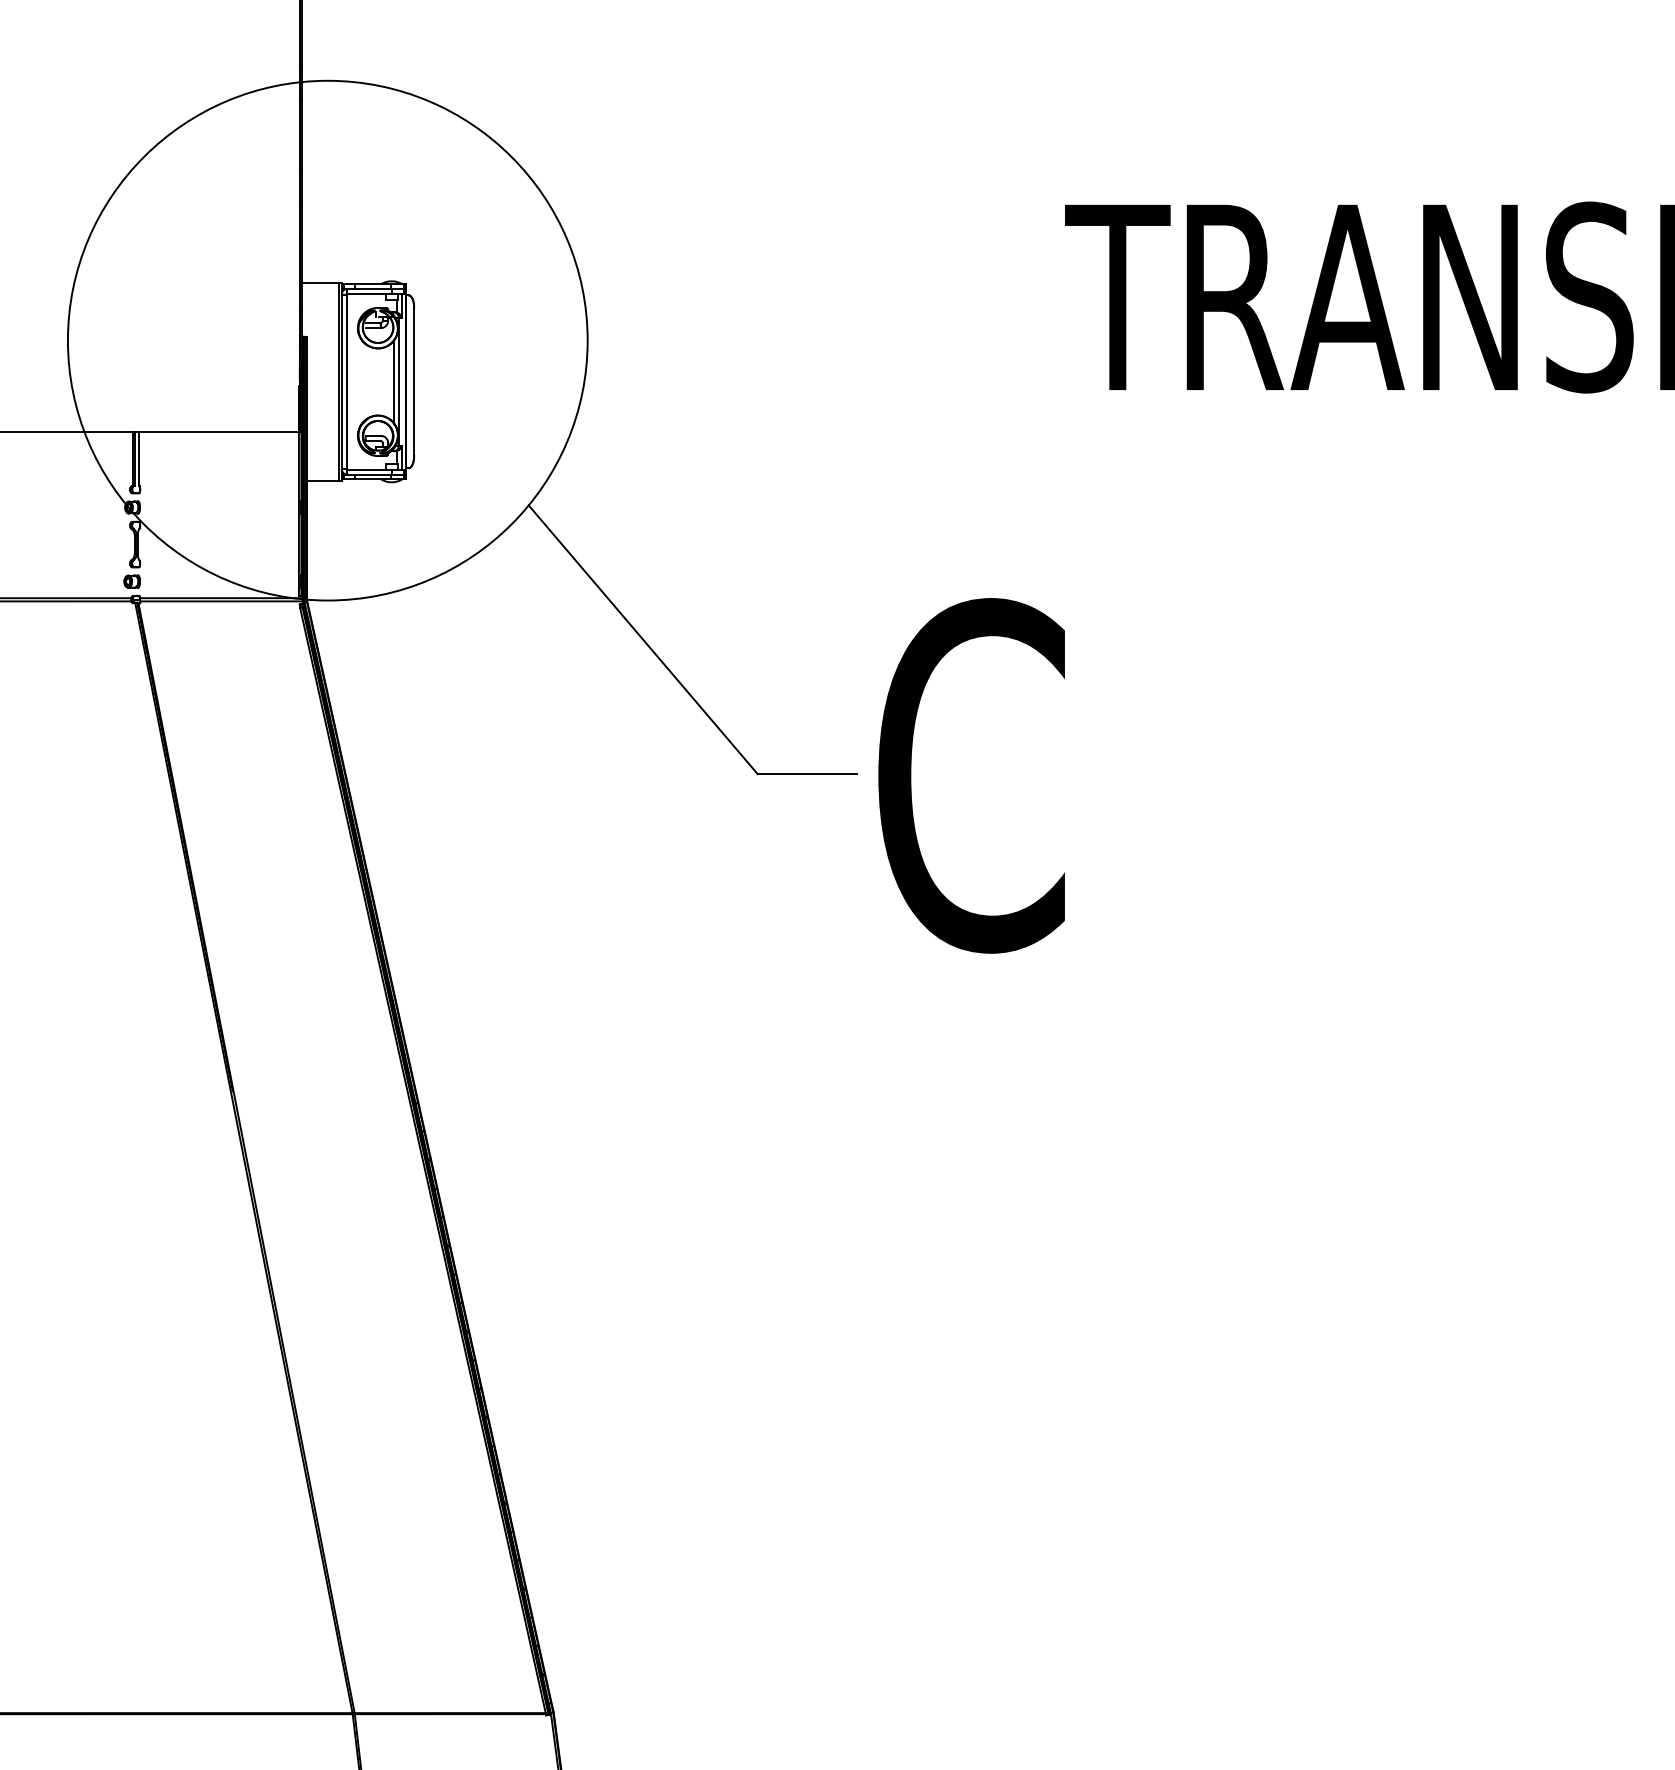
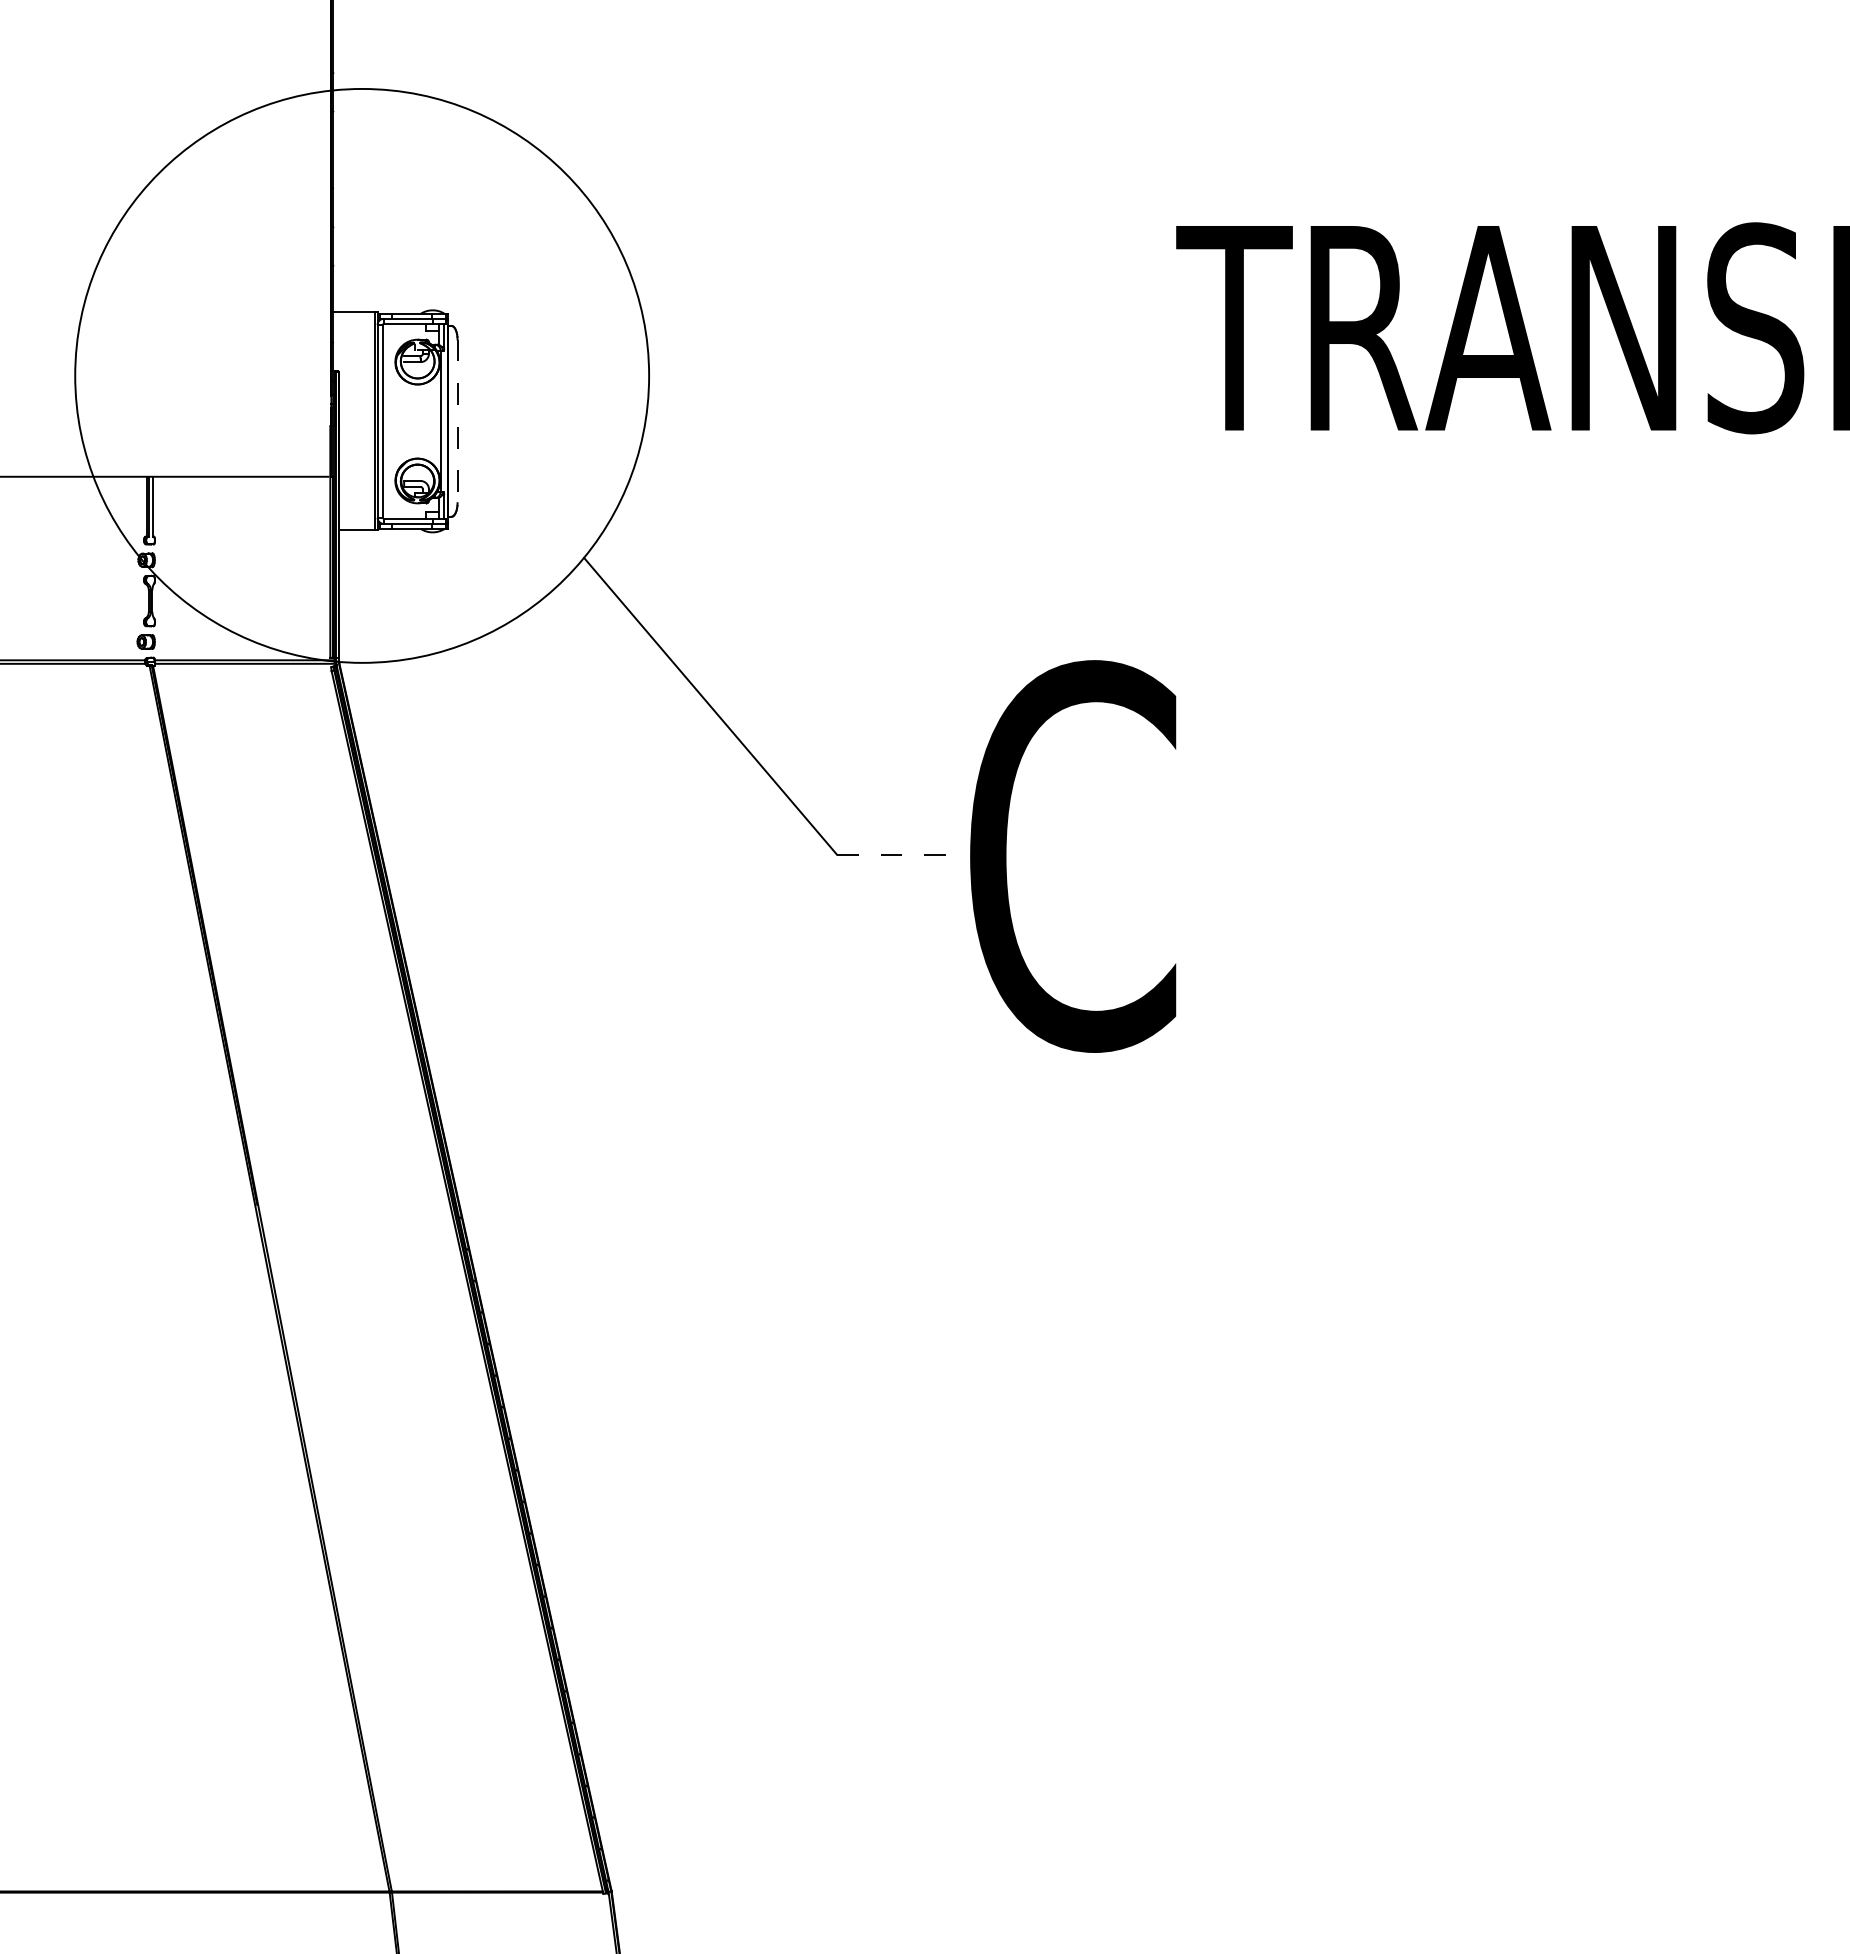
line: (394, 381) -> (435, 421), removed
line: (414, 381) -> (457, 421), solid -> dashed
line: (807, 774) -> (891, 854), solid -> dashed

